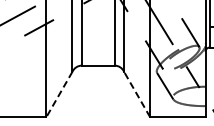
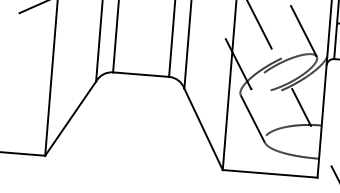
line: (59, 94) -> (70, 118), dashed -> solid
line: (136, 94) -> (202, 129), dashed -> solid

